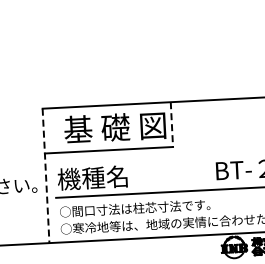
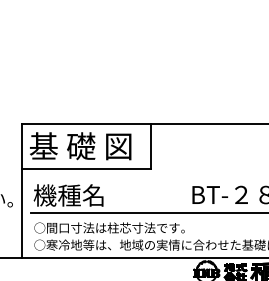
line: (171, 124) -> (150, 146), dashed -> solid
text: (114, 127) -> (80, 146), moved
line: (46, 176) -> (22, 191), dashed -> solid

